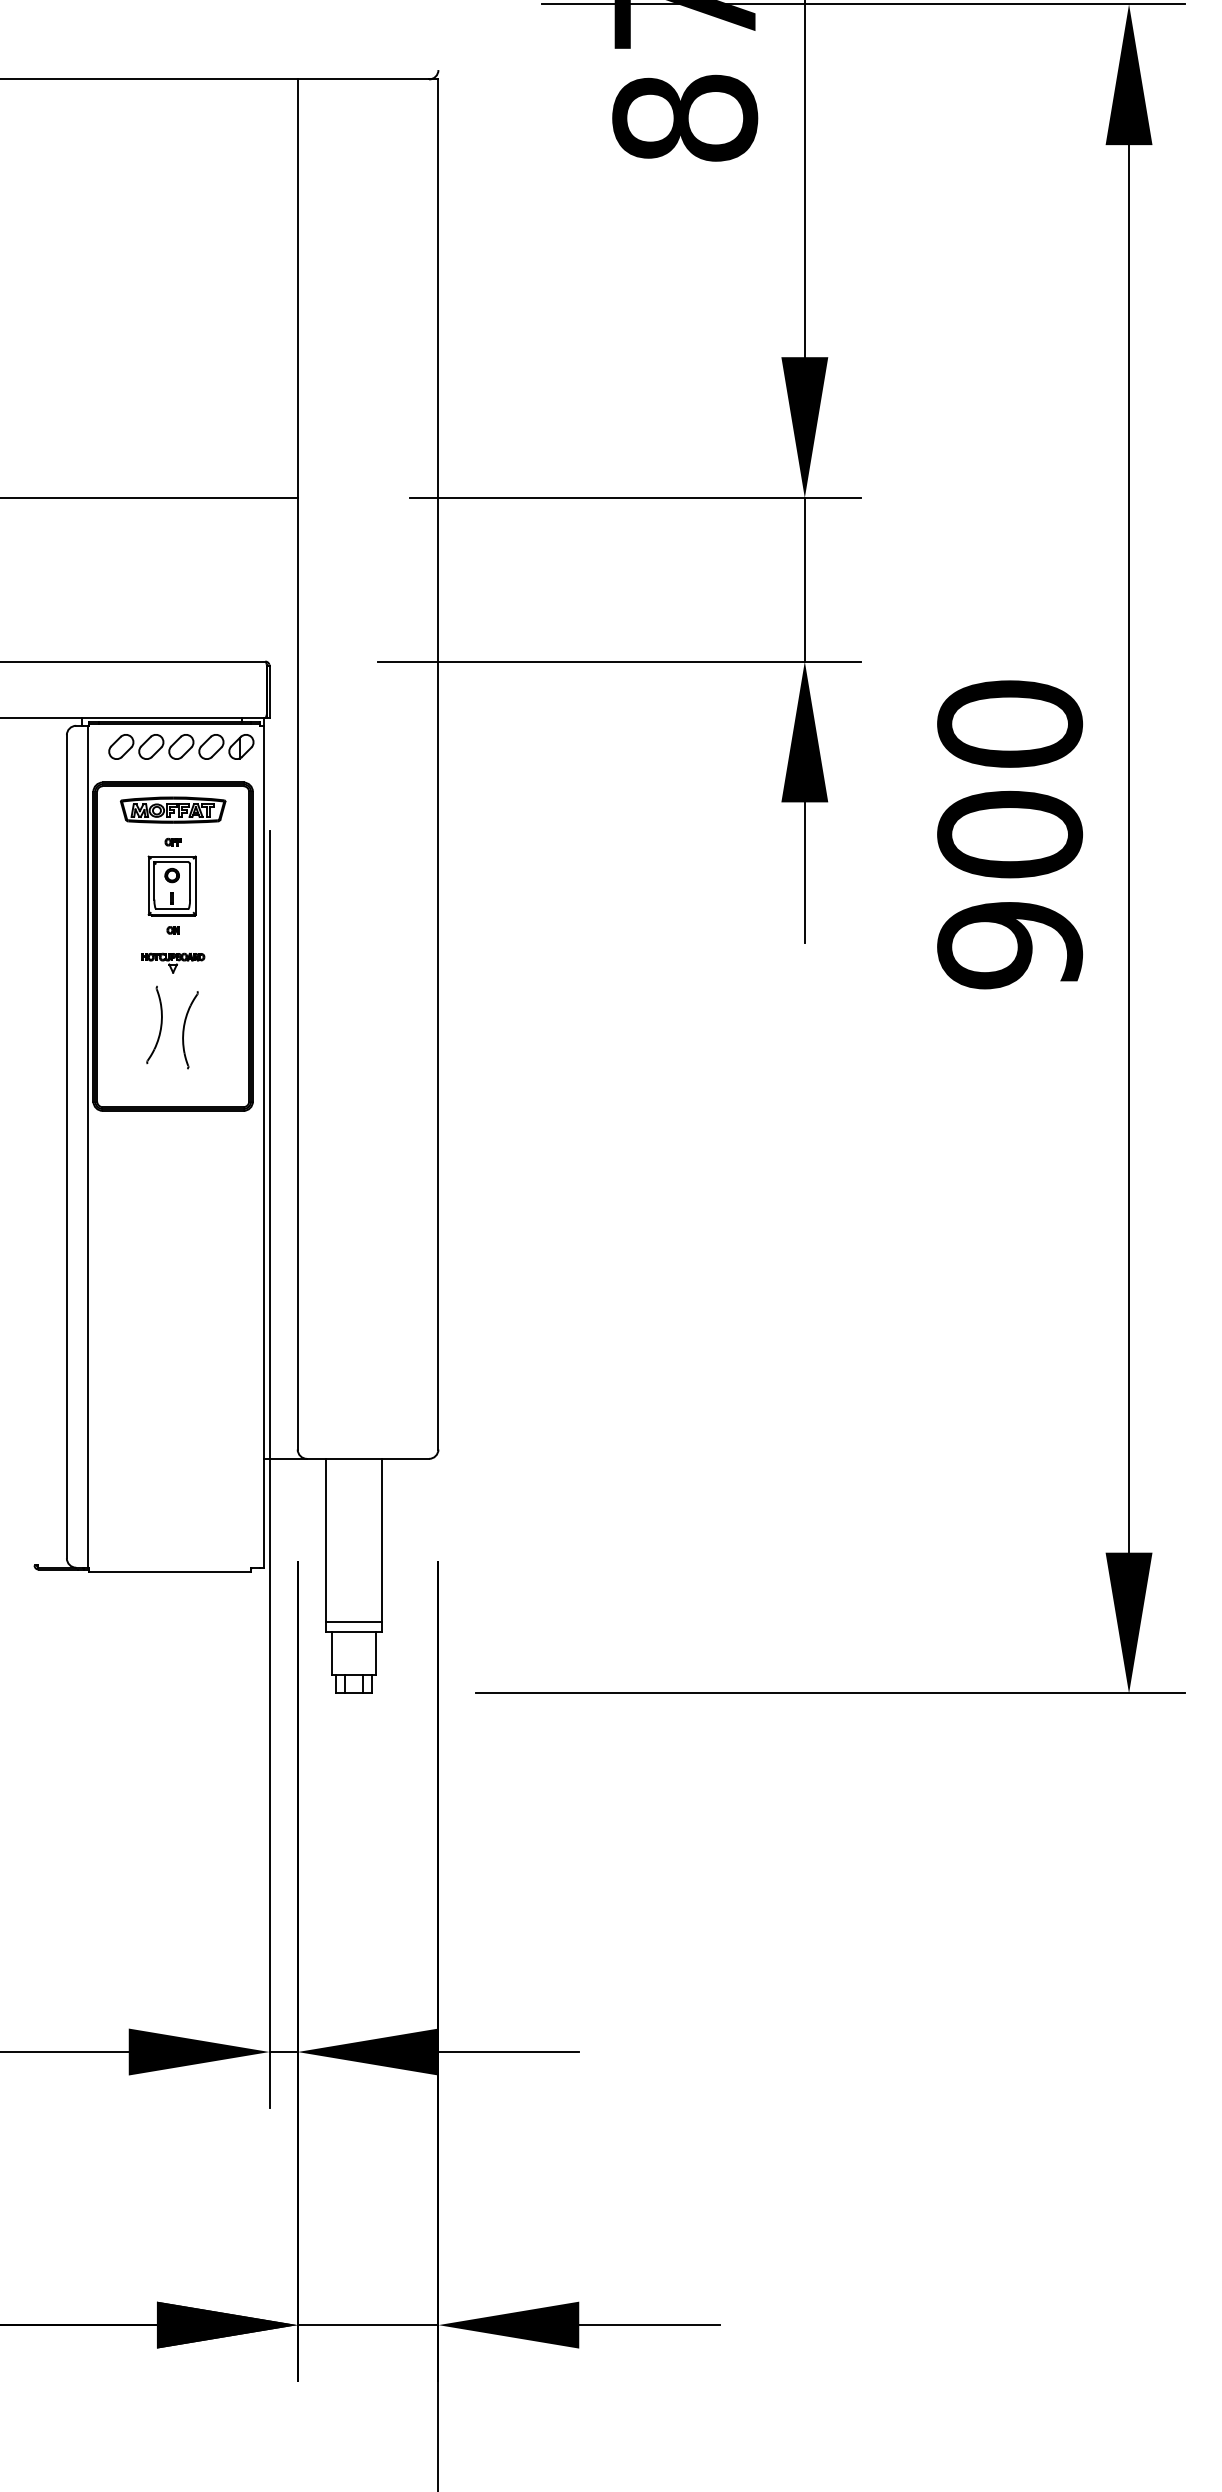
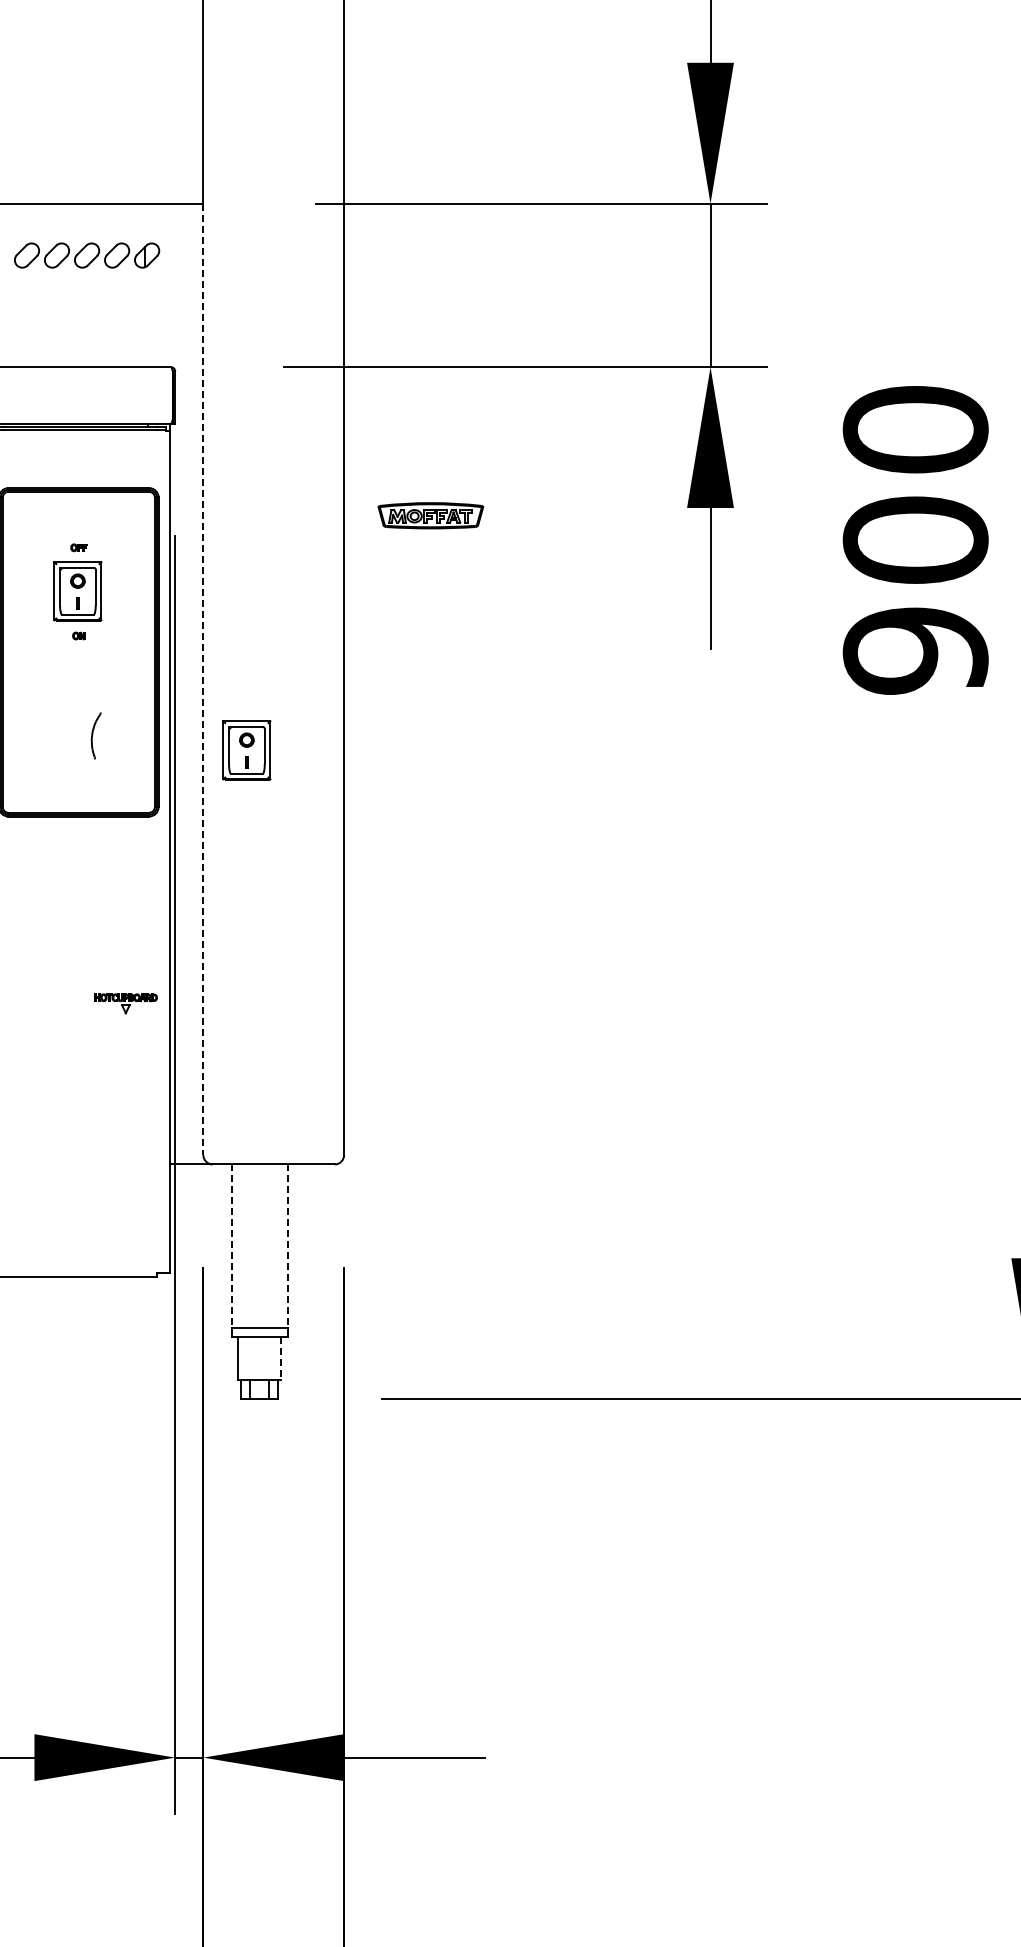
part: (181, 746) -> (87, 255), moved
part: (173, 809) -> (431, 515), moved
part: (173, 962) -> (126, 1003), moved
line: (297, 973) -> (203, 679), solid -> dashed
part: (154, 1024) -> (60, 730), removed
part: (190, 1030) -> (96, 736), size x0.6
part: (340, 1044) -> (246, 750), added
line: (325, 1540) -> (231, 1246), solid -> dashed
line: (382, 1540) -> (288, 1246), solid -> dashed
line: (375, 1653) -> (281, 1359), solid -> dashed

